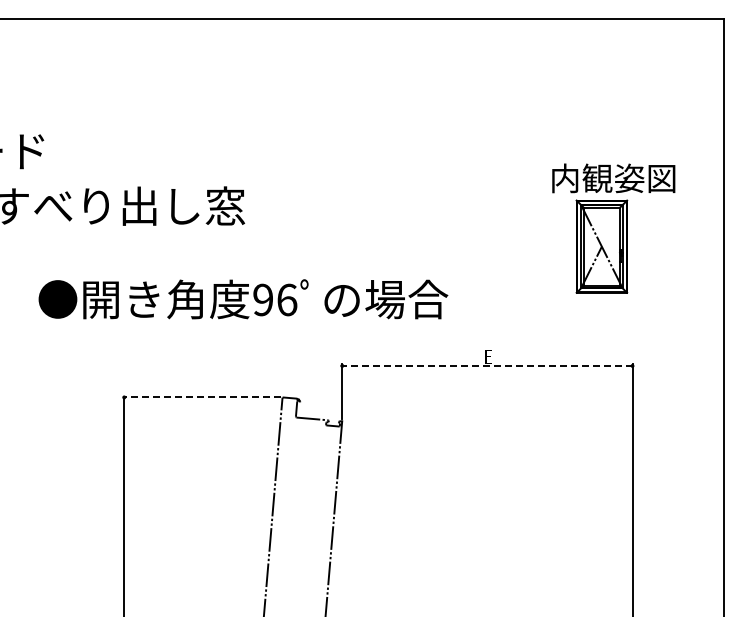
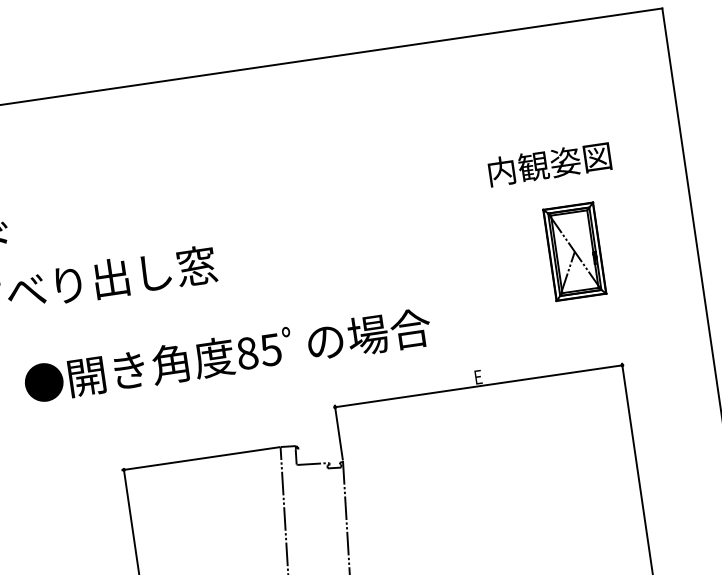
text: (613, 178) -> (549, 164), moved
text: (275, 299) -> (259, 351), 96 -> 85
line: (486, 365) -> (477, 385), dashed -> solid
line: (201, 397) -> (200, 458), dashed -> solid

